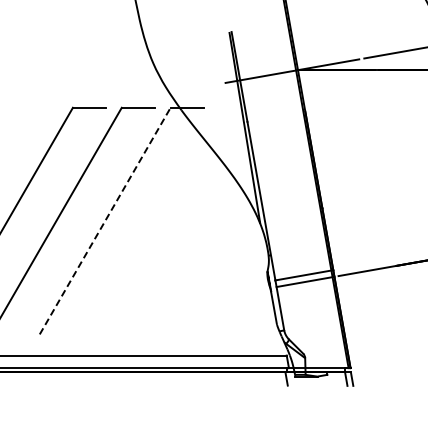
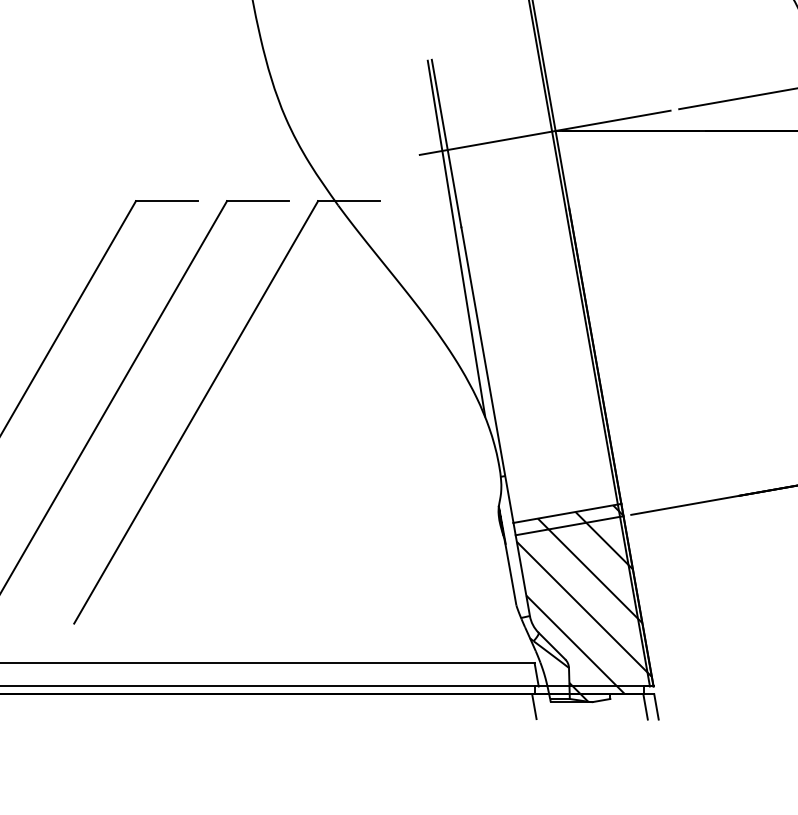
line: (105, 221) -> (196, 413), dashed -> solid
hatch: (313, 323) -> (584, 603), added

